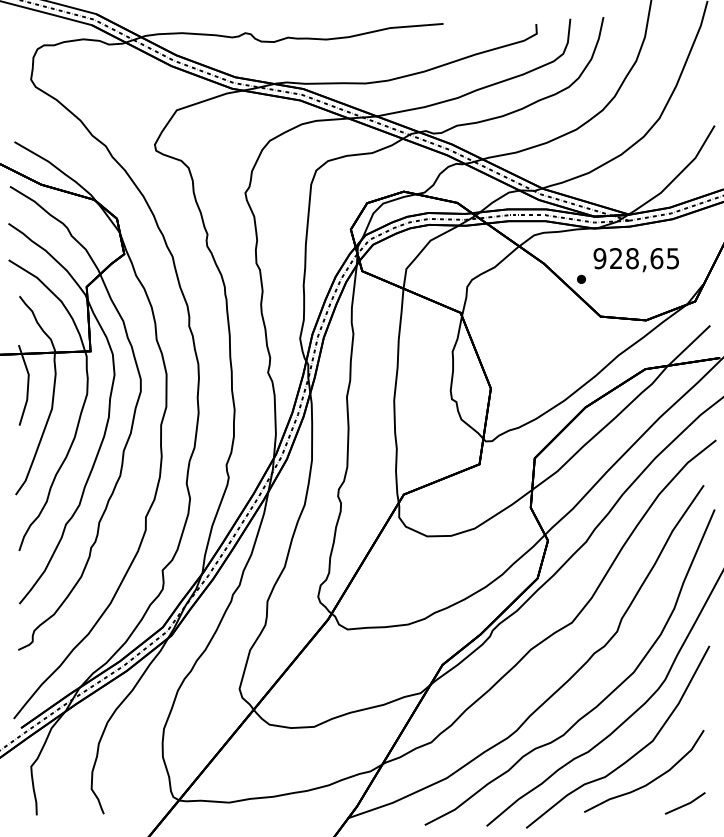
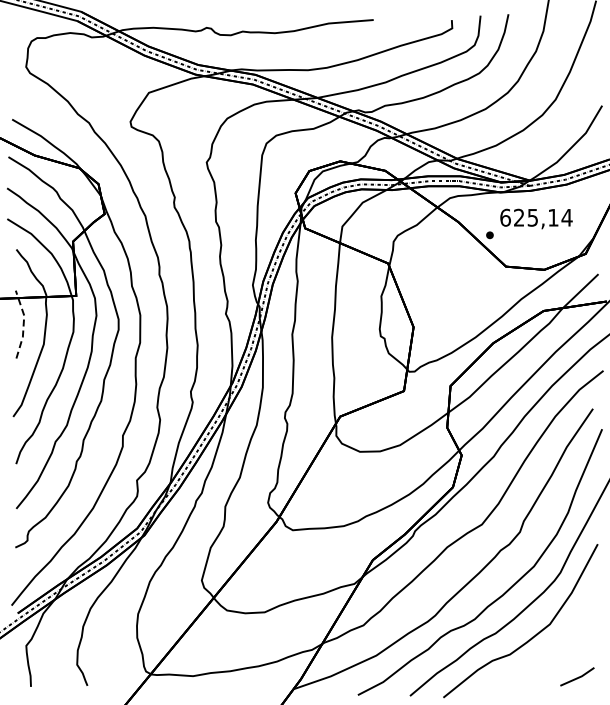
text: (636, 258) -> (536, 217), 928,65 -> 625,14
line: (27, 385) -> (23, 324), solid -> dashed
curve: (650, 780) -> (548, 657), removed

